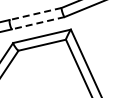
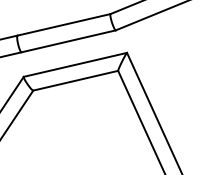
line: (35, 13) -> (63, 24), dashed -> solid
line: (37, 23) -> (67, 41), dashed -> solid

